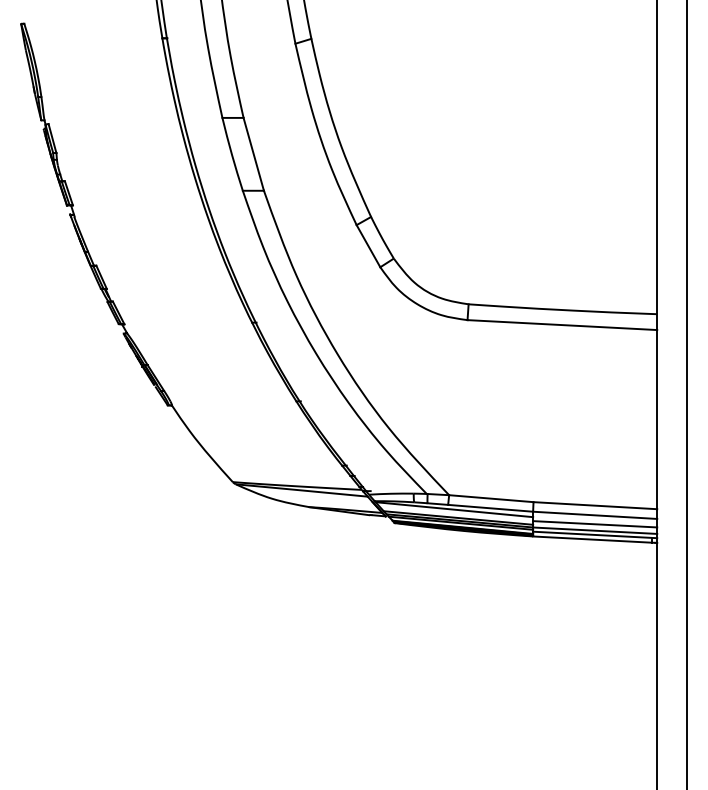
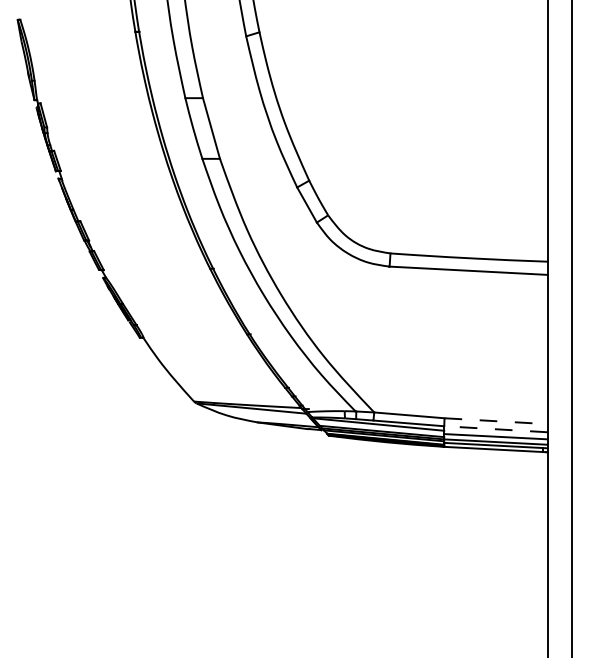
line: (595, 505) -> (496, 421), solid -> dashed
line: (594, 515) -> (495, 429), solid -> dashed

